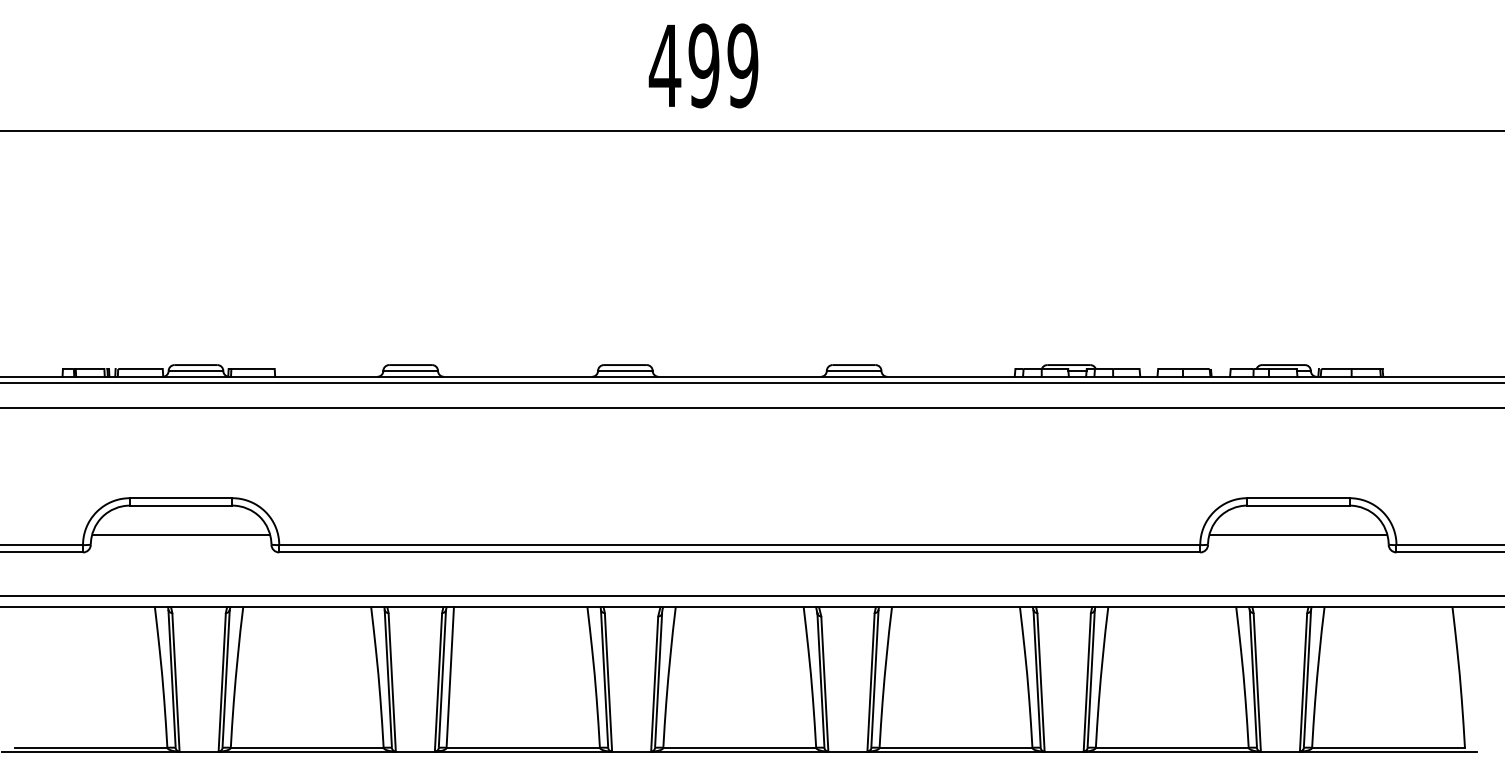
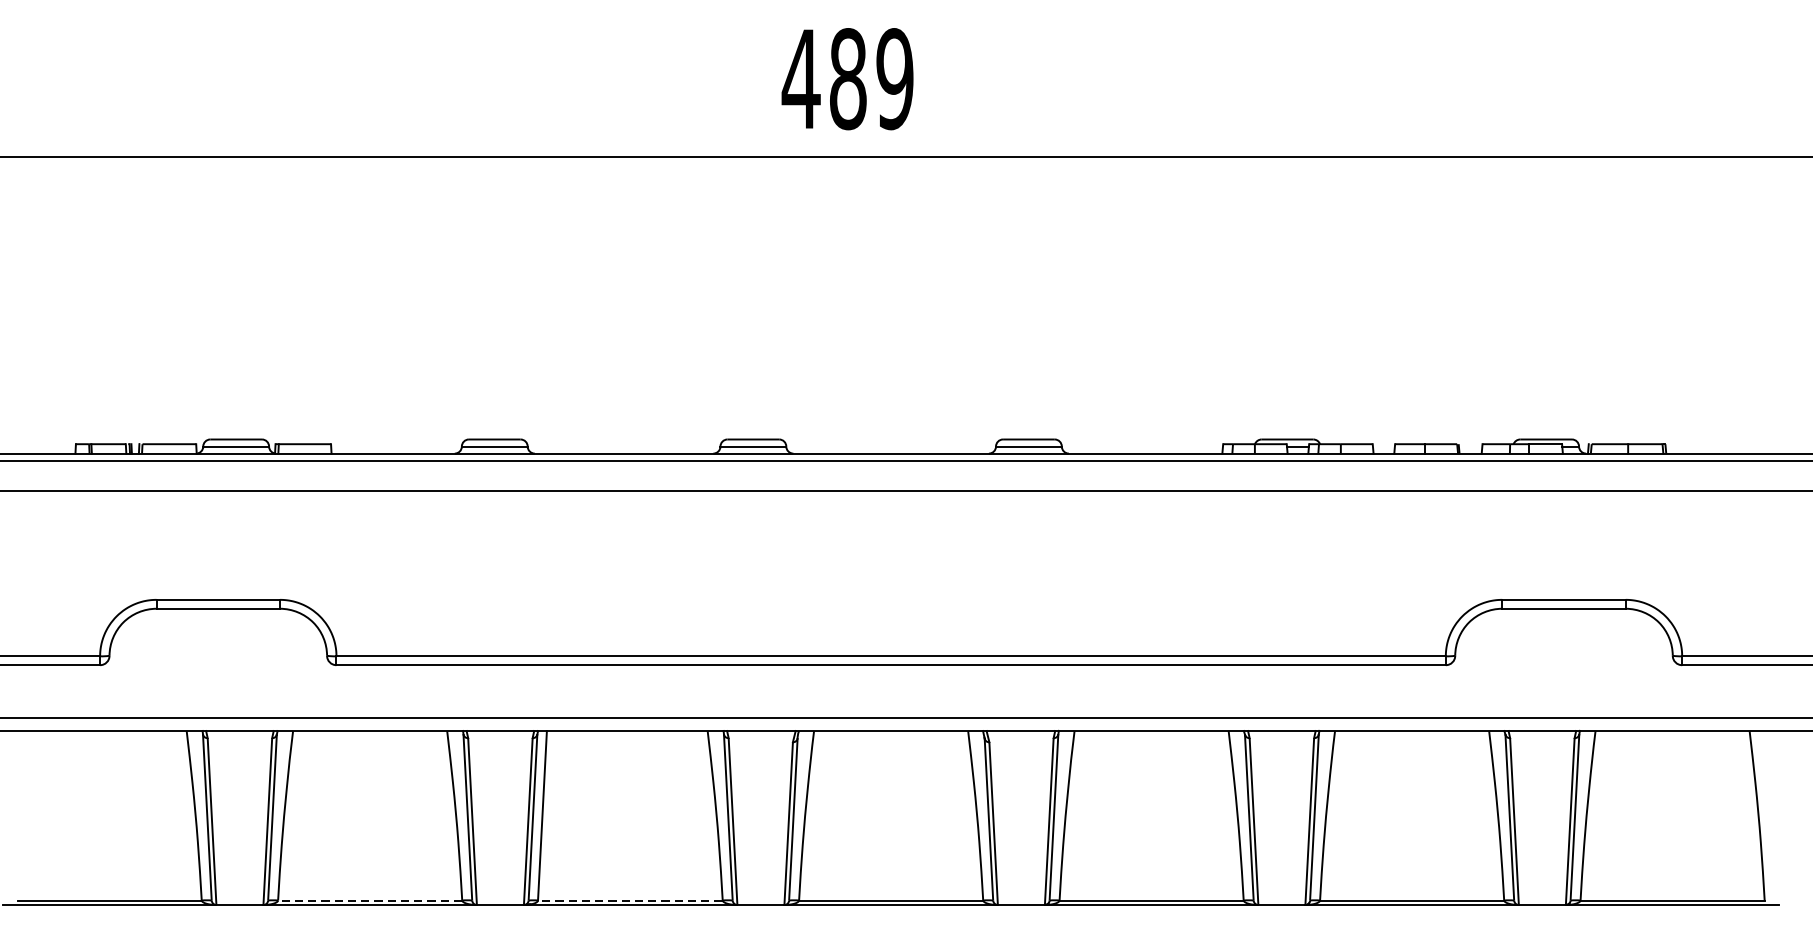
text: (703, 65) -> (847, 78), 499 -> 489
line: (180, 535) -> (217, 644), removed
line: (1297, 535) -> (1562, 644), removed
line: (306, 747) -> (369, 900), solid -> dashed
line: (523, 747) -> (630, 900), solid -> dashed

